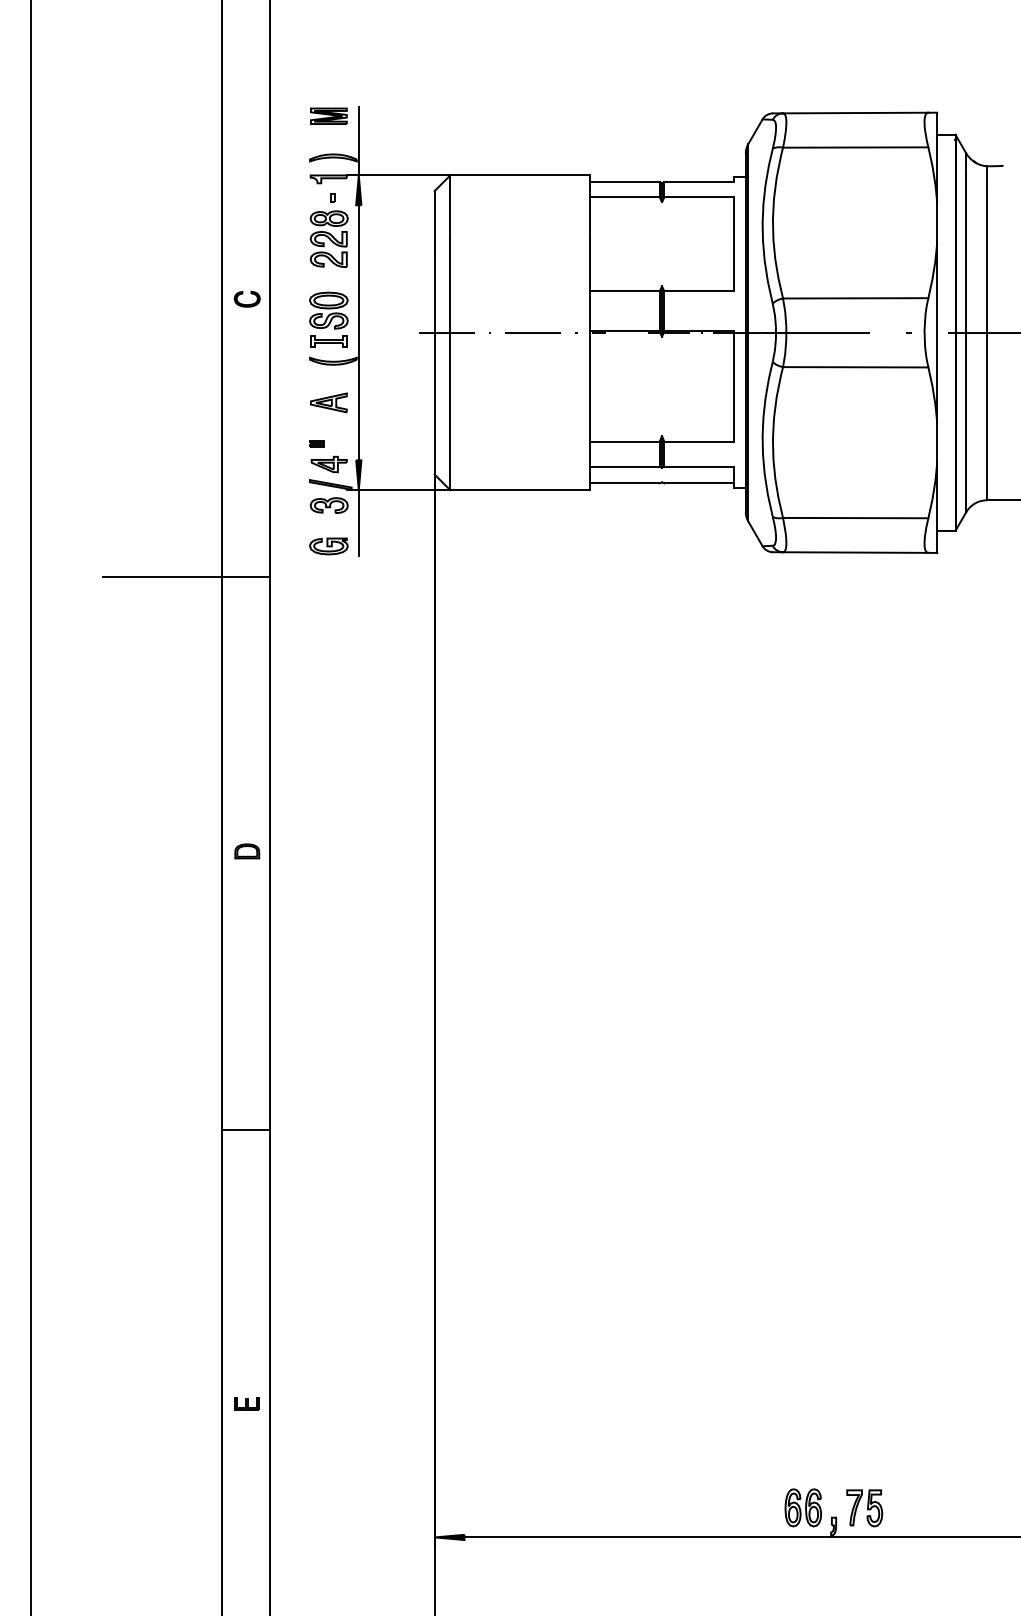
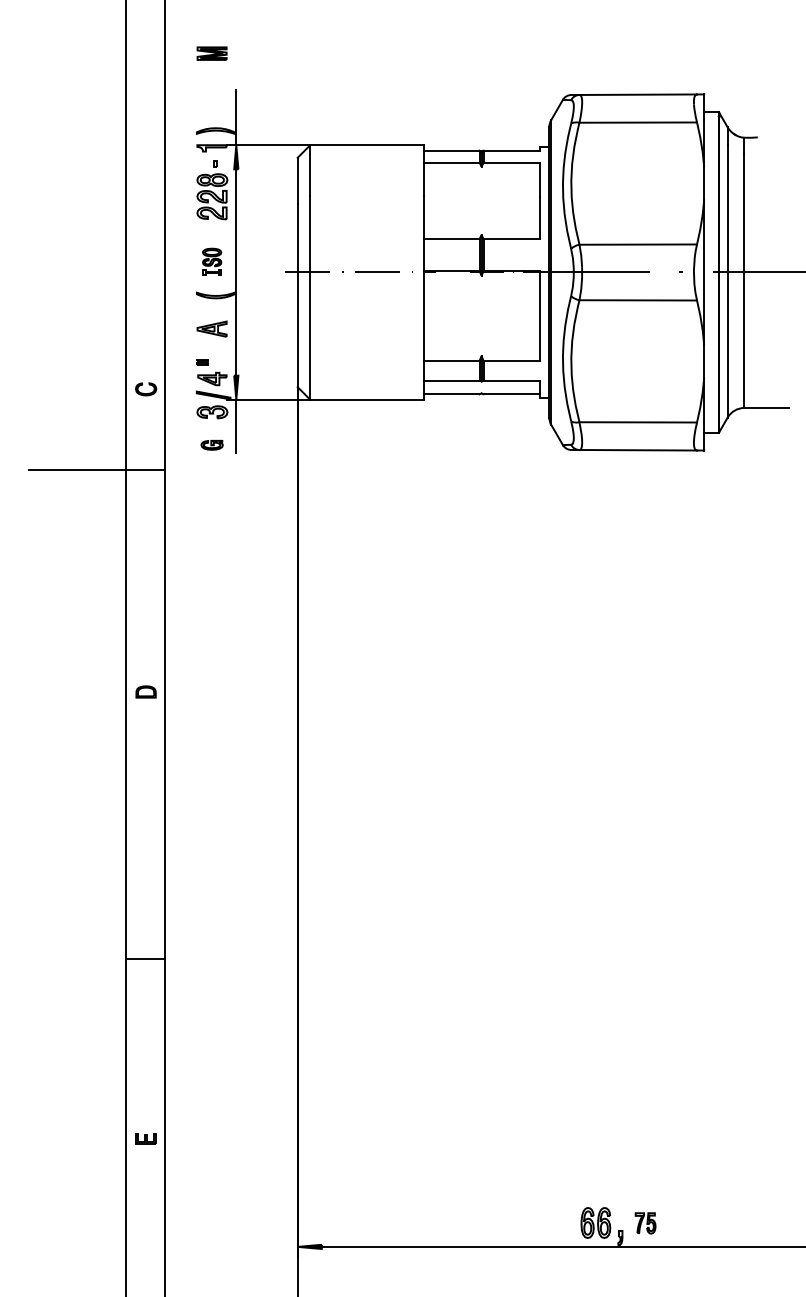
part: (328, 115) -> (211, 53), moved
part: (246, 298) -> (145, 388), moved
part: (328, 319) -> (211, 261), size x0.6
part: (328, 546) -> (211, 445), size x0.7
line: (246, 1129) -> (145, 958), moved
part: (864, 1508) -> (645, 1223), size x0.7

